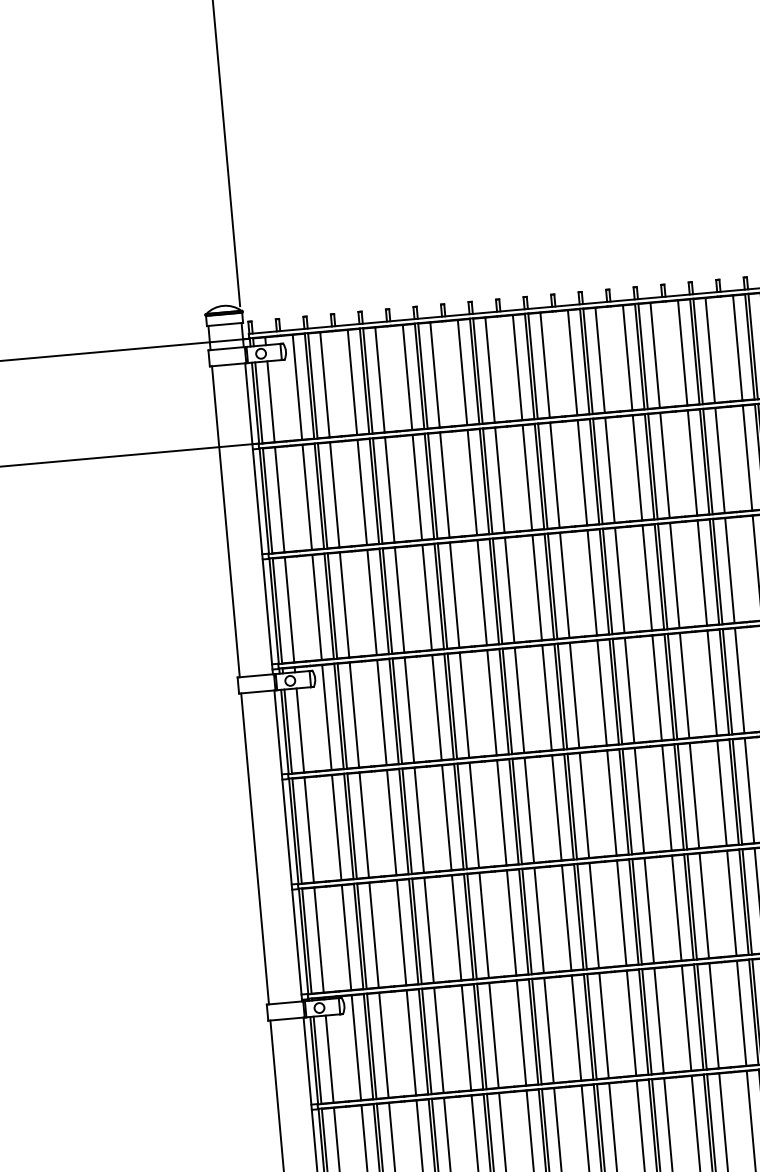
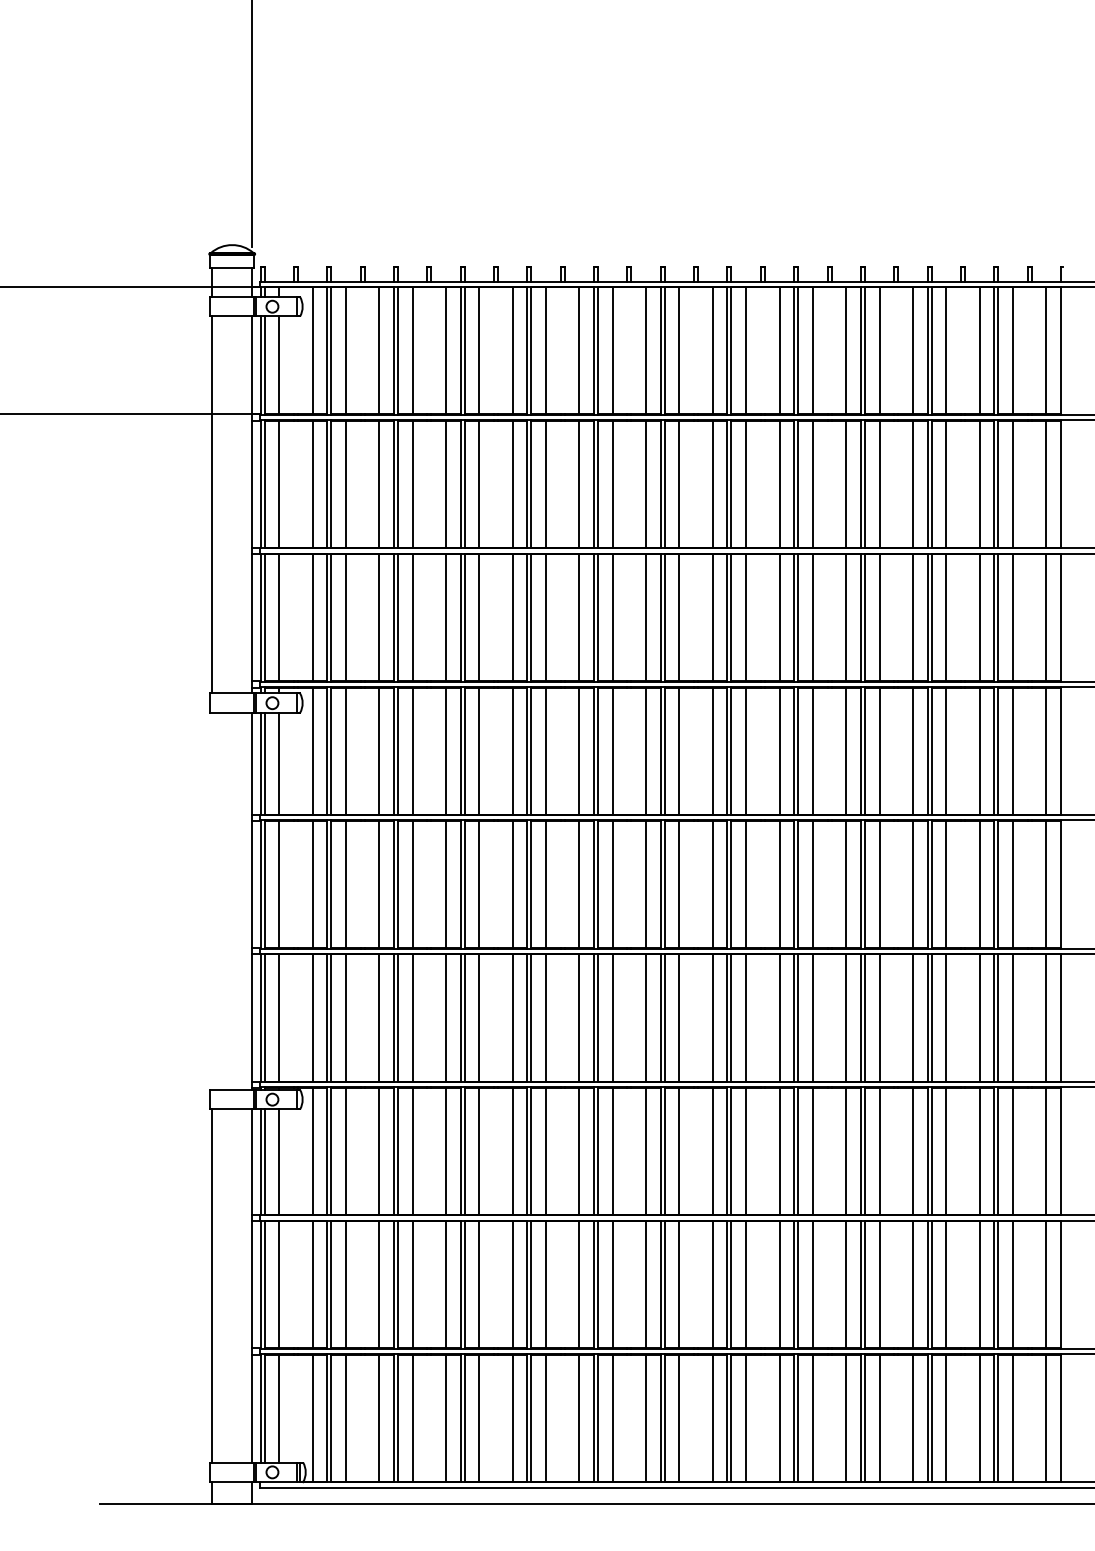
line: (255, 848) -> (212, 900), removed

